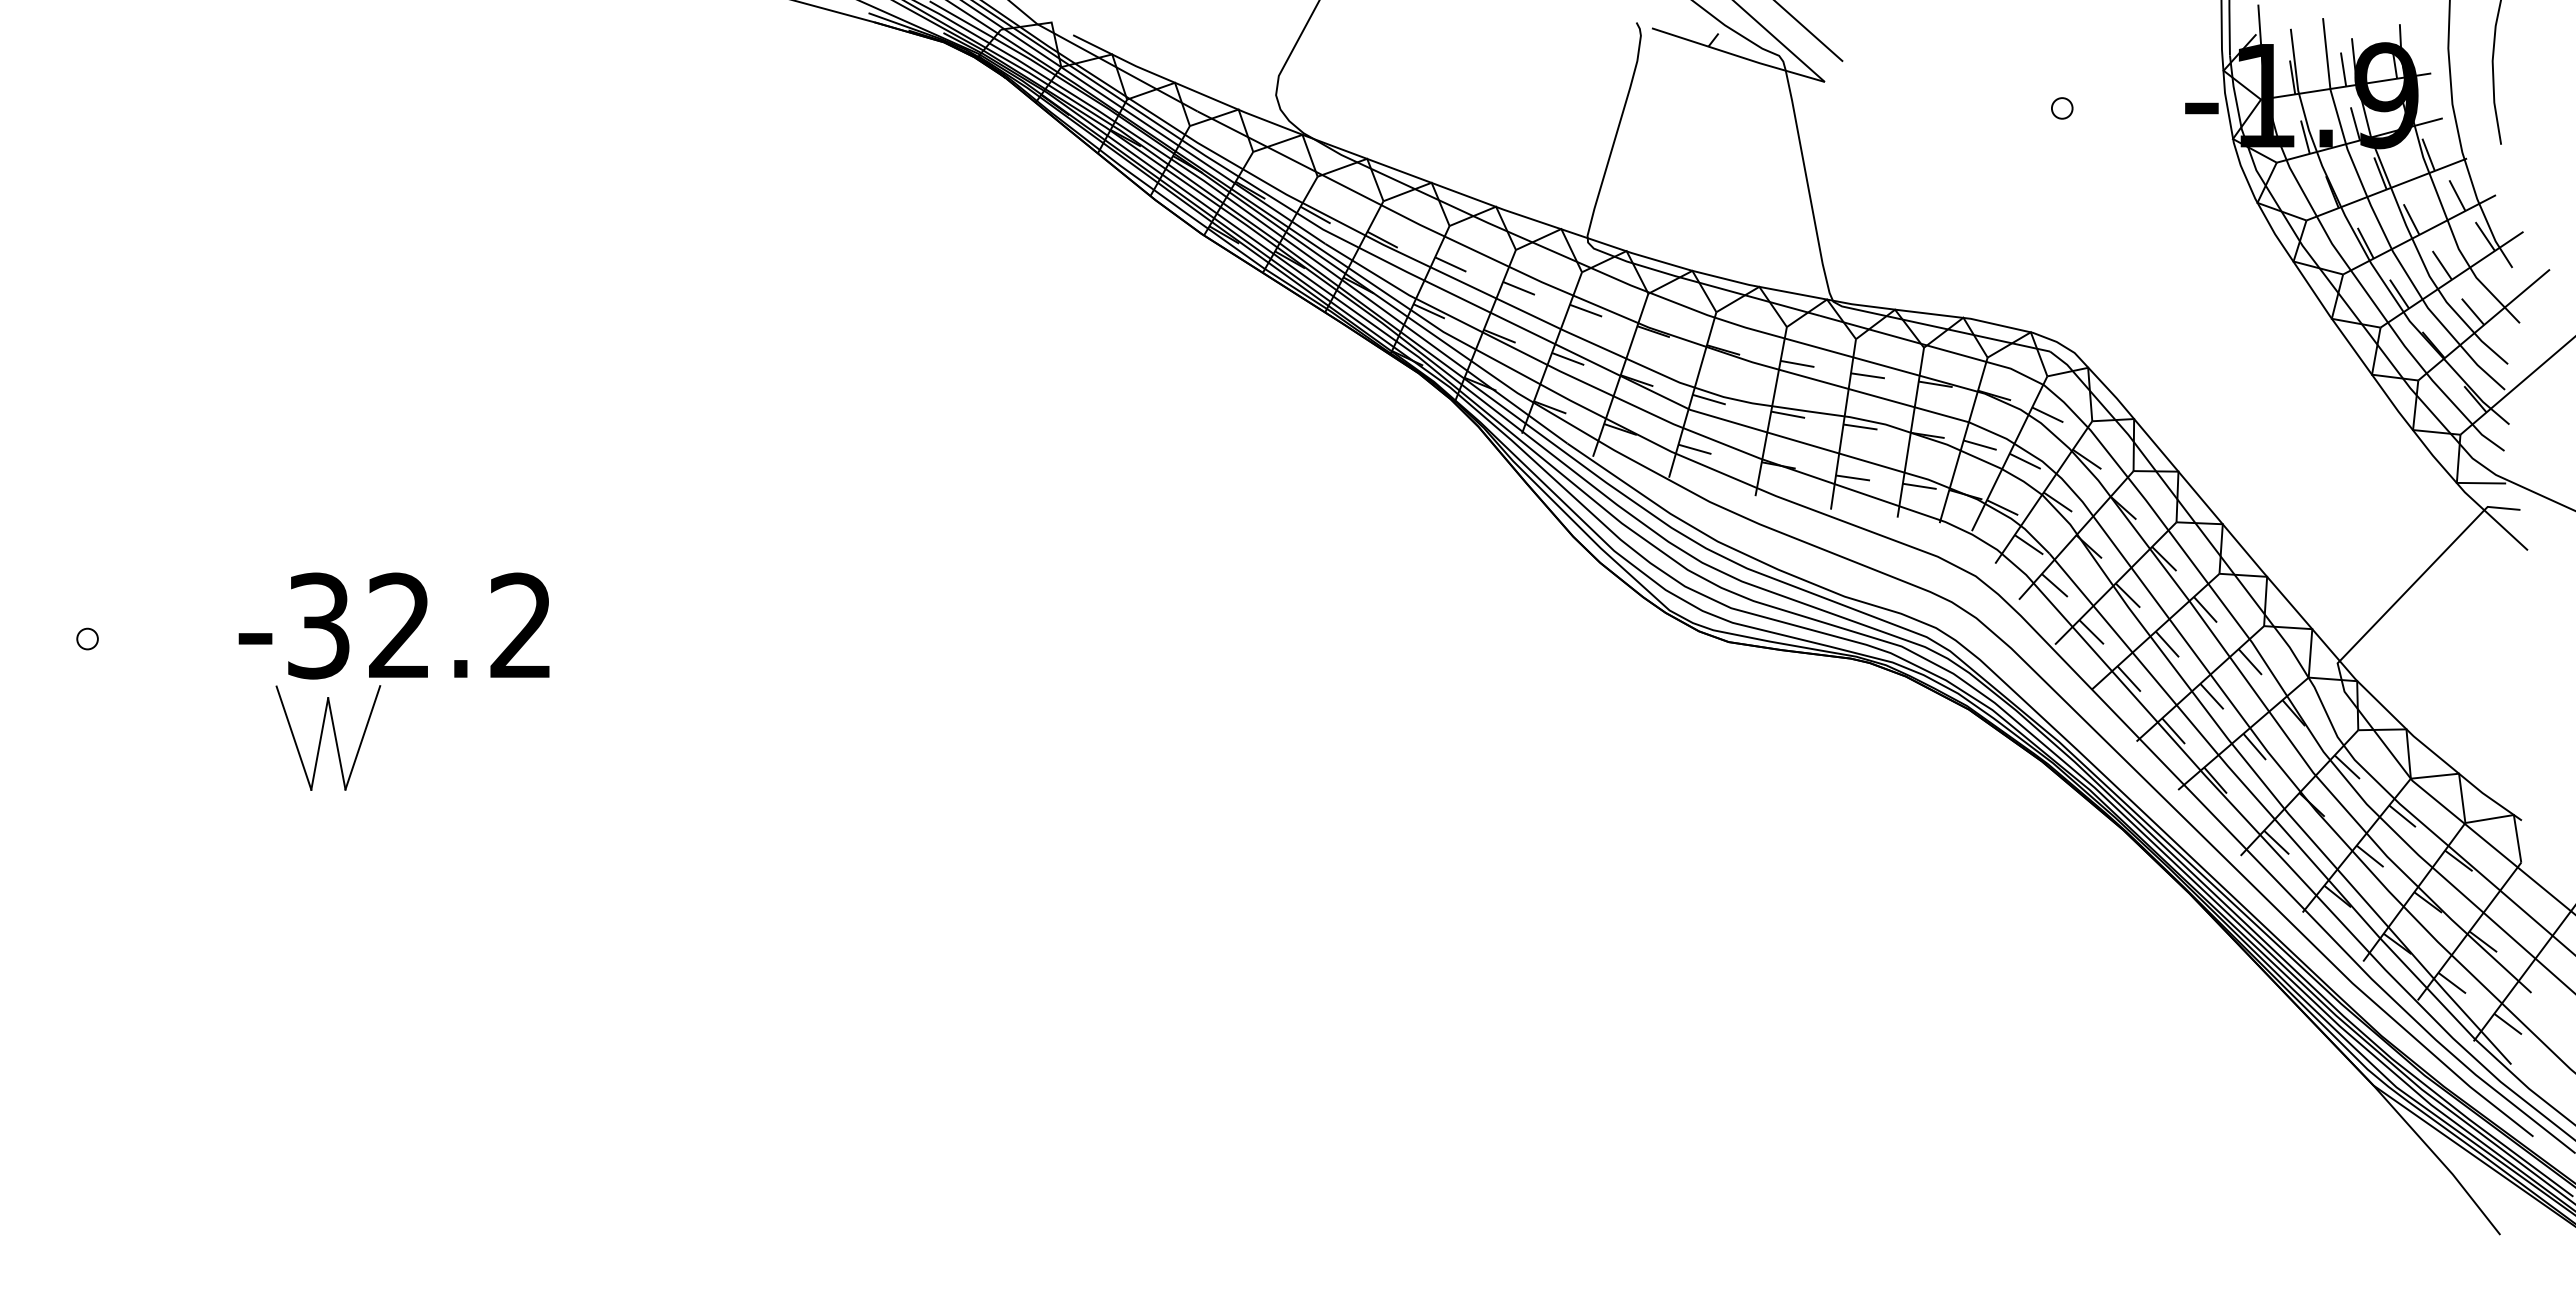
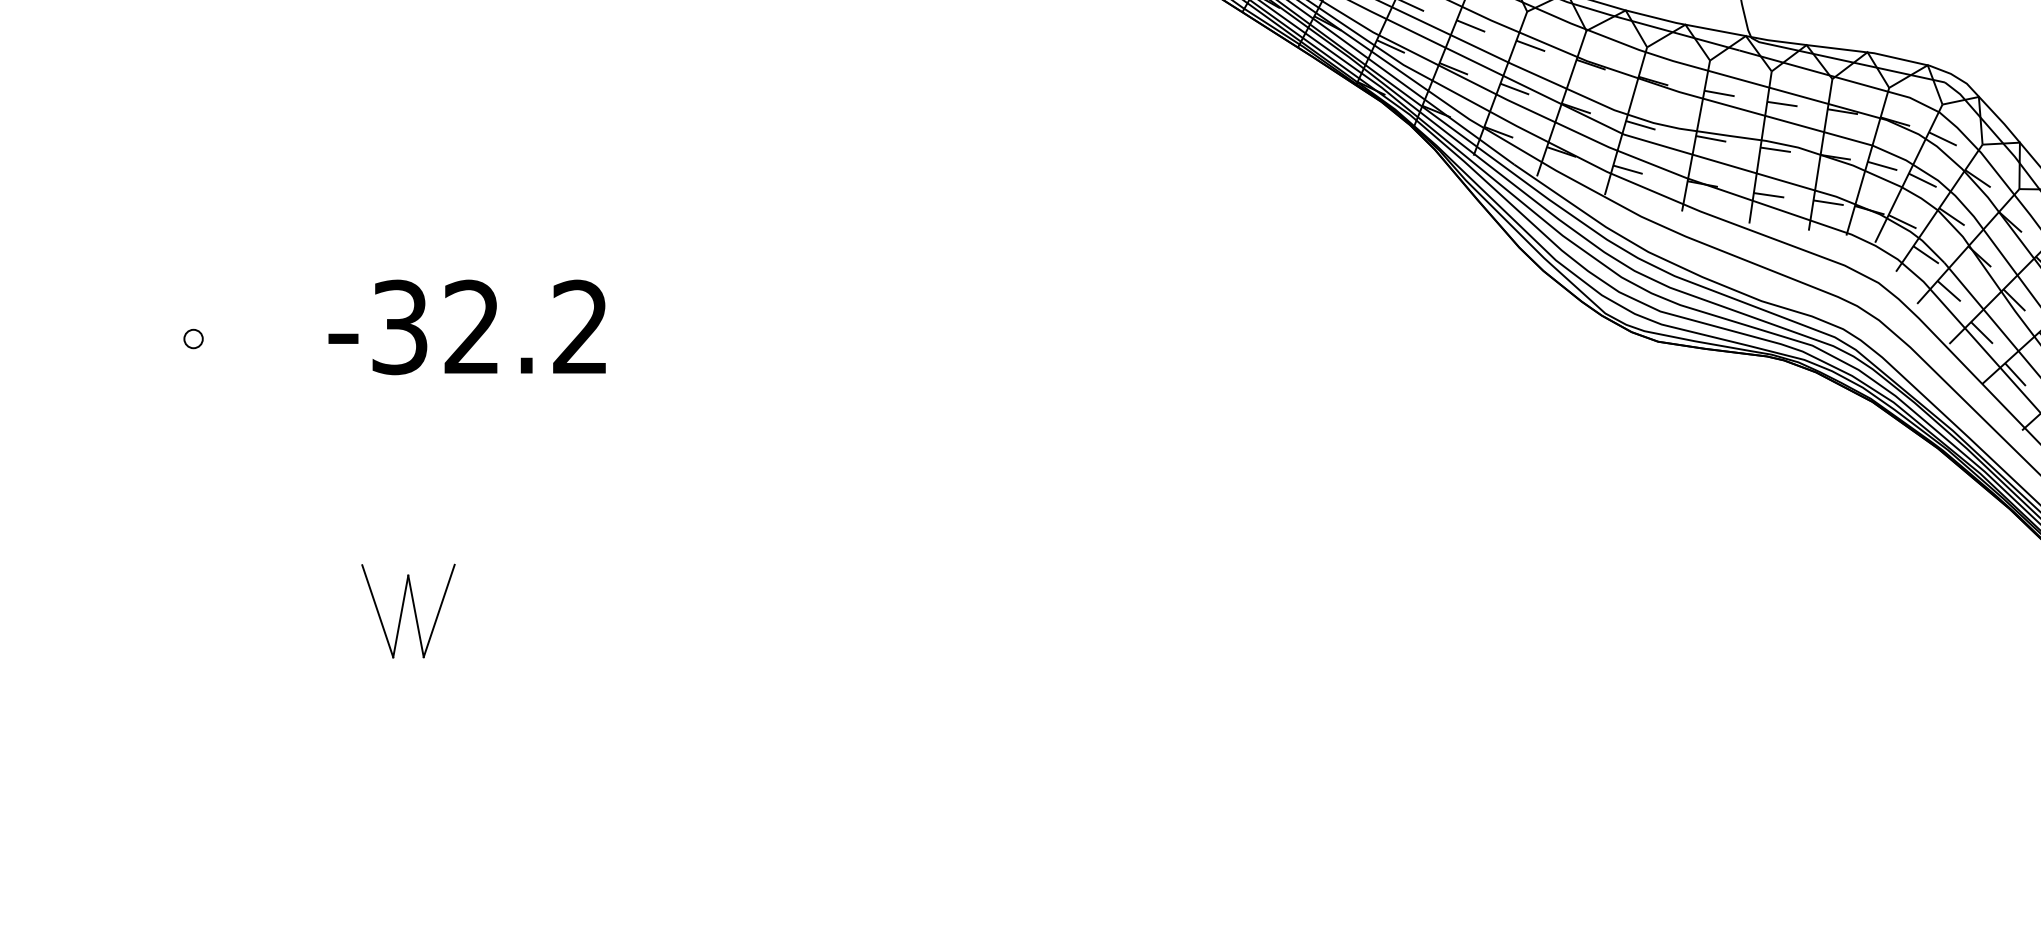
part: (328, 737) -> (408, 610), moved

